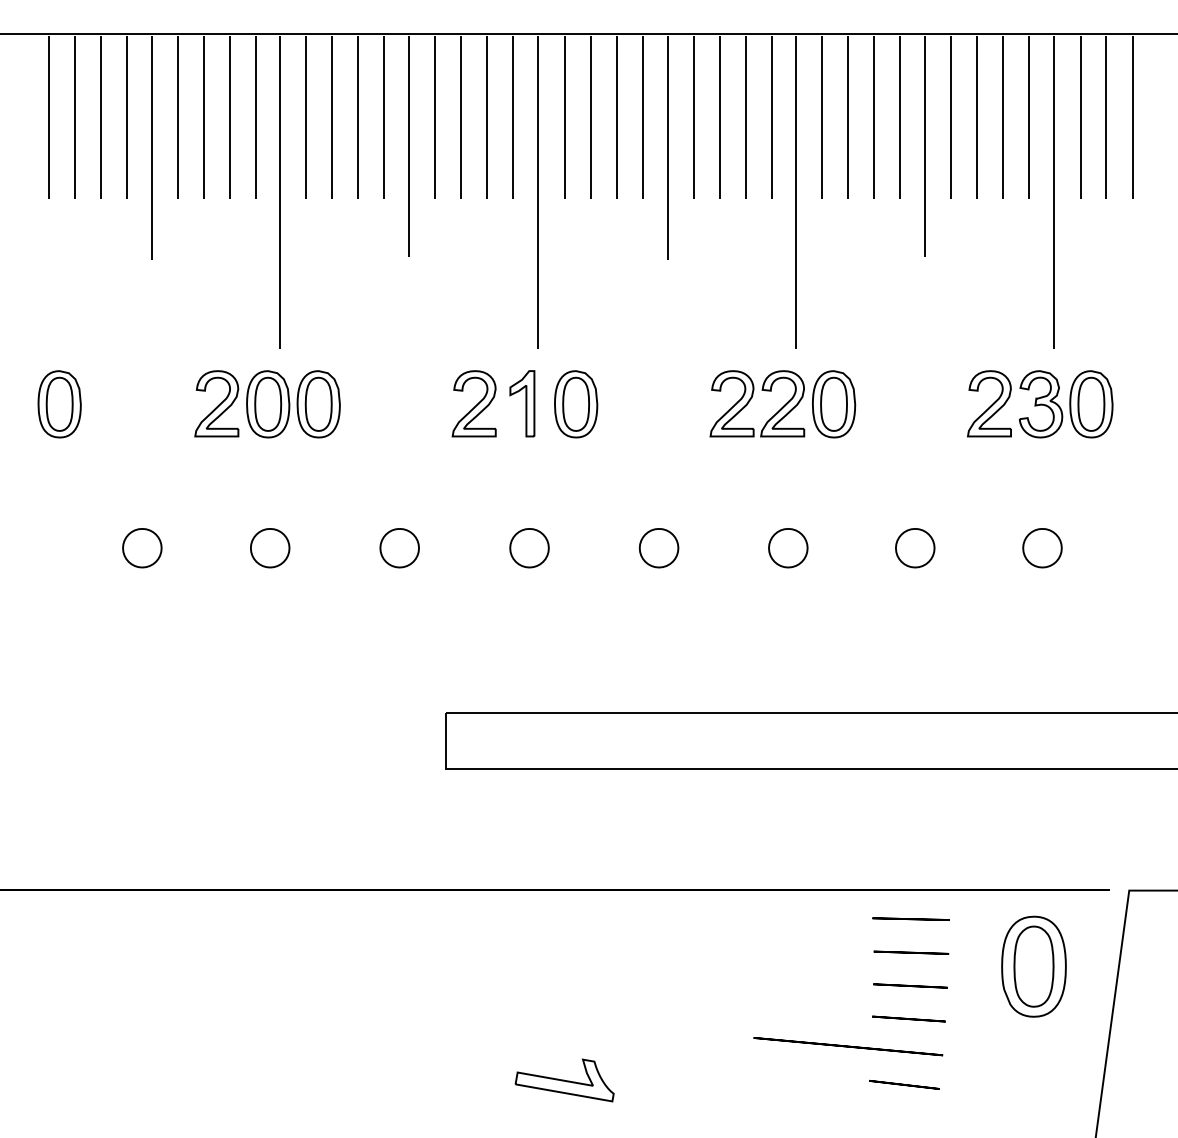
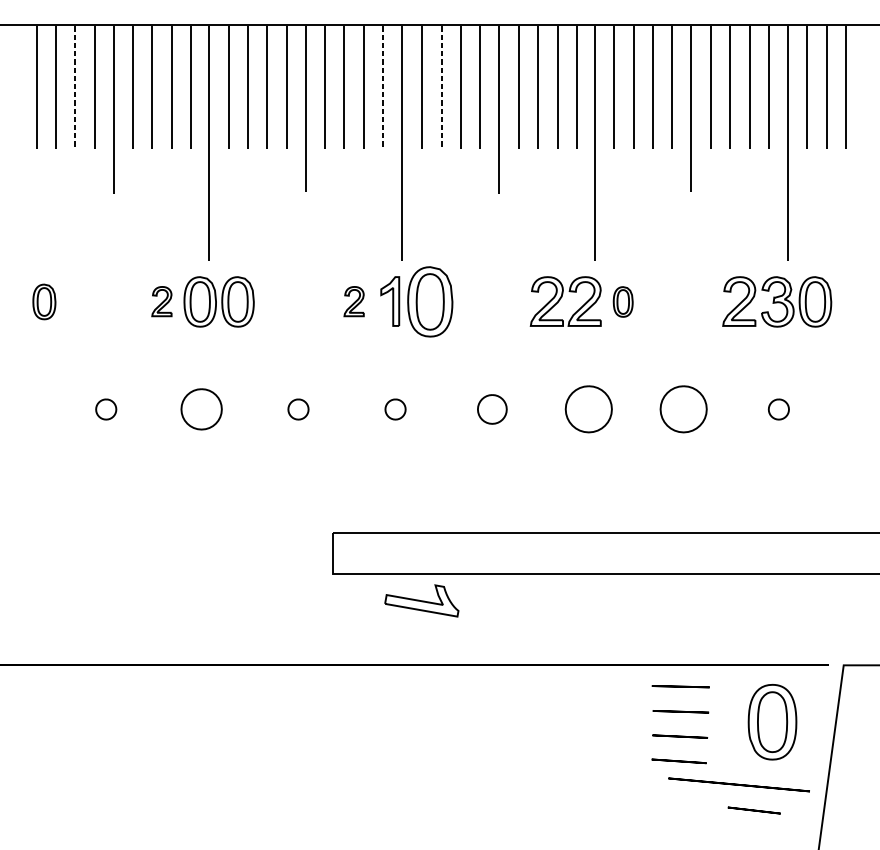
line: (101, 117) -> (75, 87), solid -> dashed
line: (512, 117) -> (382, 87), solid -> dashed
line: (591, 117) -> (441, 87), solid -> dashed
part: (216, 403) -> (161, 301), size x0.6
part: (473, 403) -> (353, 301), size x0.6
part: (59, 404) -> (44, 302), size x0.7
part: (576, 404) -> (430, 302), size x1.4
part: (834, 404) -> (623, 302), size x0.6
part: (142, 548) -> (106, 409), size x0.7
part: (270, 548) -> (201, 409), size x1.4
part: (399, 548) -> (298, 409), size x0.7
part: (529, 548) -> (395, 409), size x0.7
part: (788, 548) -> (589, 409), size x1.6
part: (915, 548) -> (683, 409), size x1.6
part: (1042, 548) -> (778, 409), size x0.7
line: (848, 1046) -> (739, 784), moved
part: (564, 1080) -> (421, 600), moved
line: (904, 1084) -> (754, 810), moved

